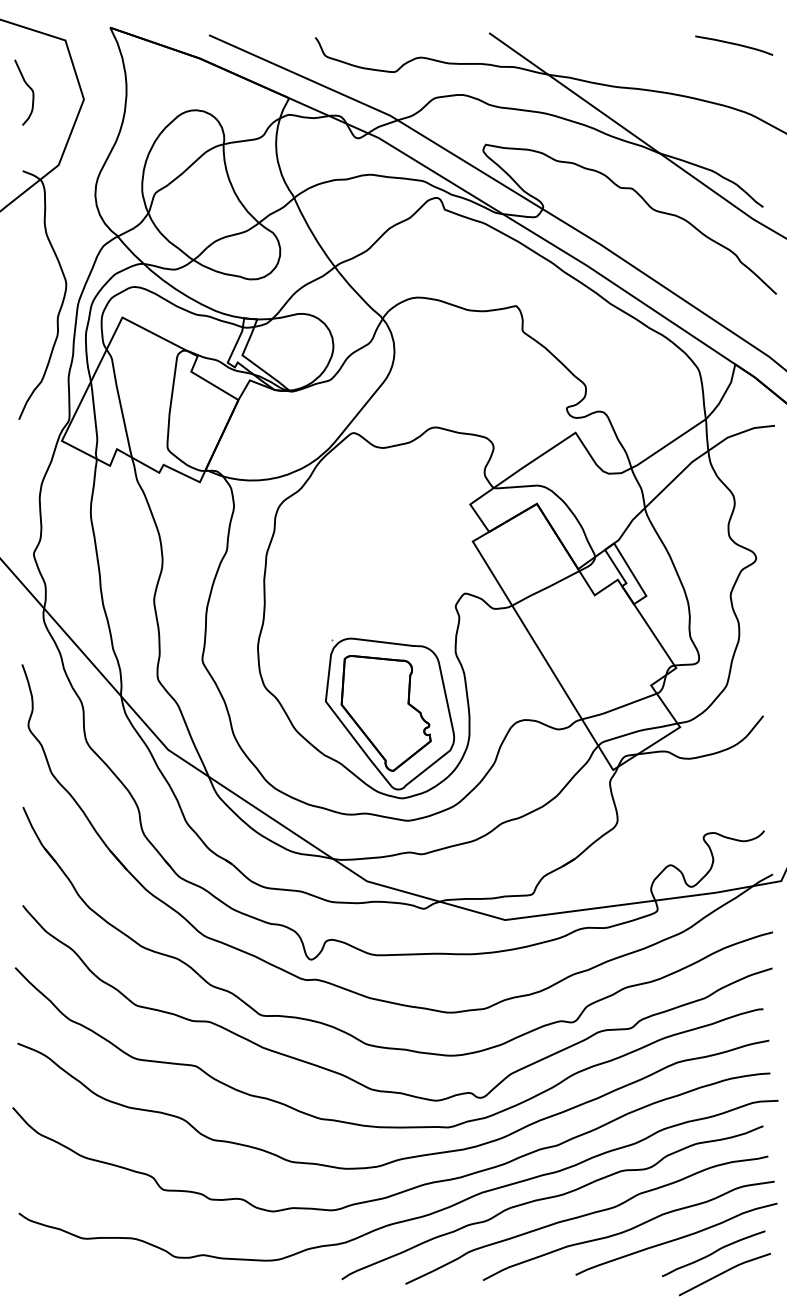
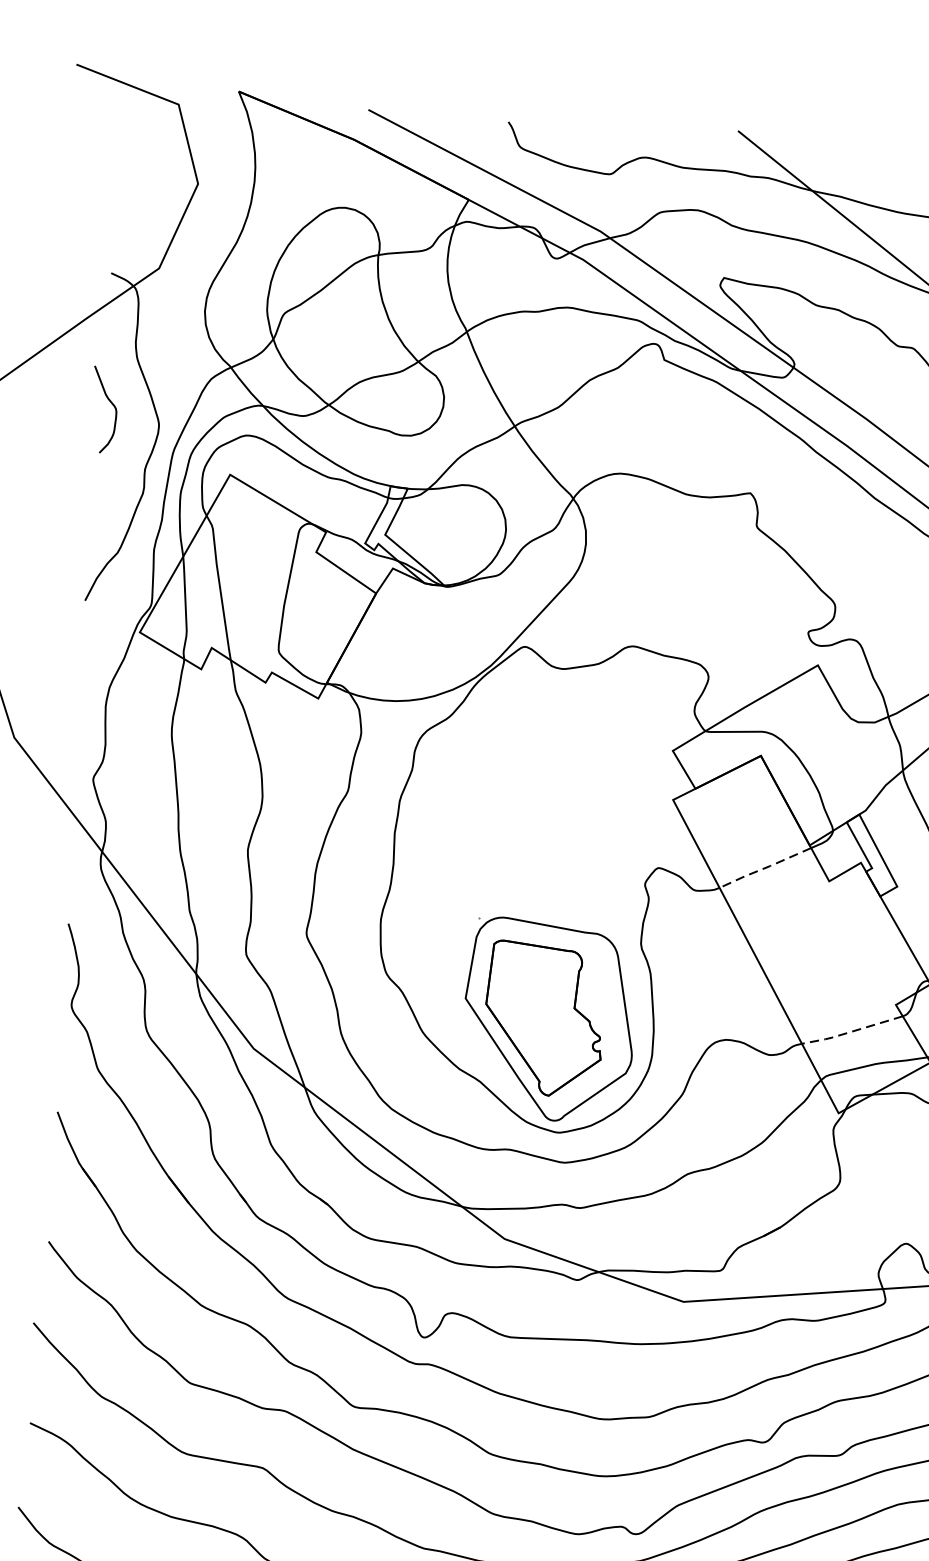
curve: (28, 87) -> (110, 403), moved
line: (545, 588) -> (764, 868), solid -> dashed
line: (618, 708) -> (850, 1032), solid -> dashed

